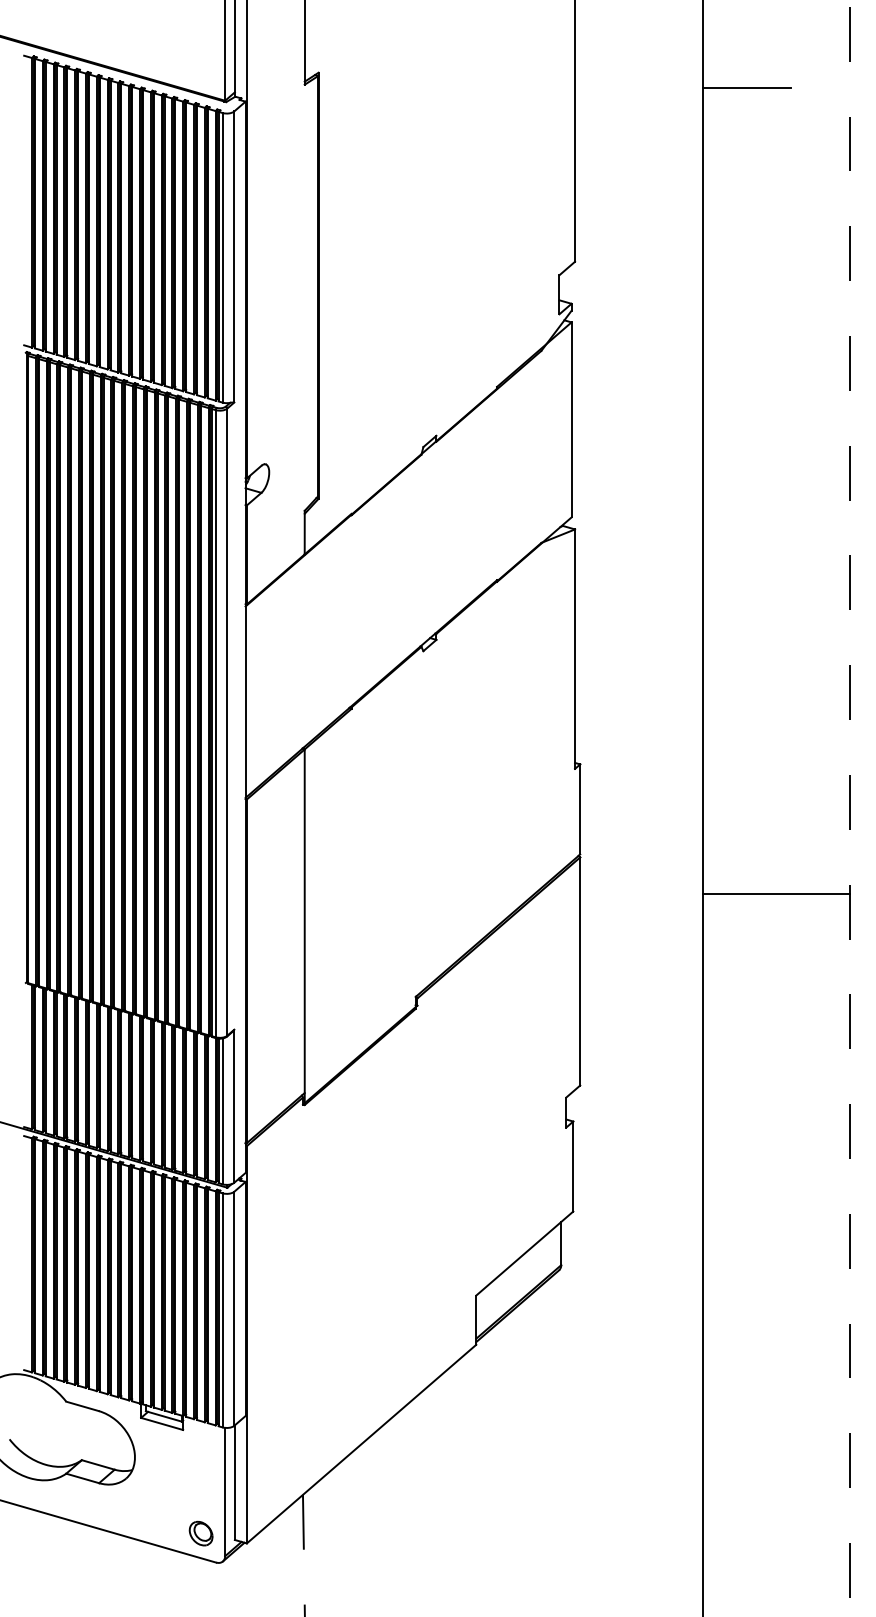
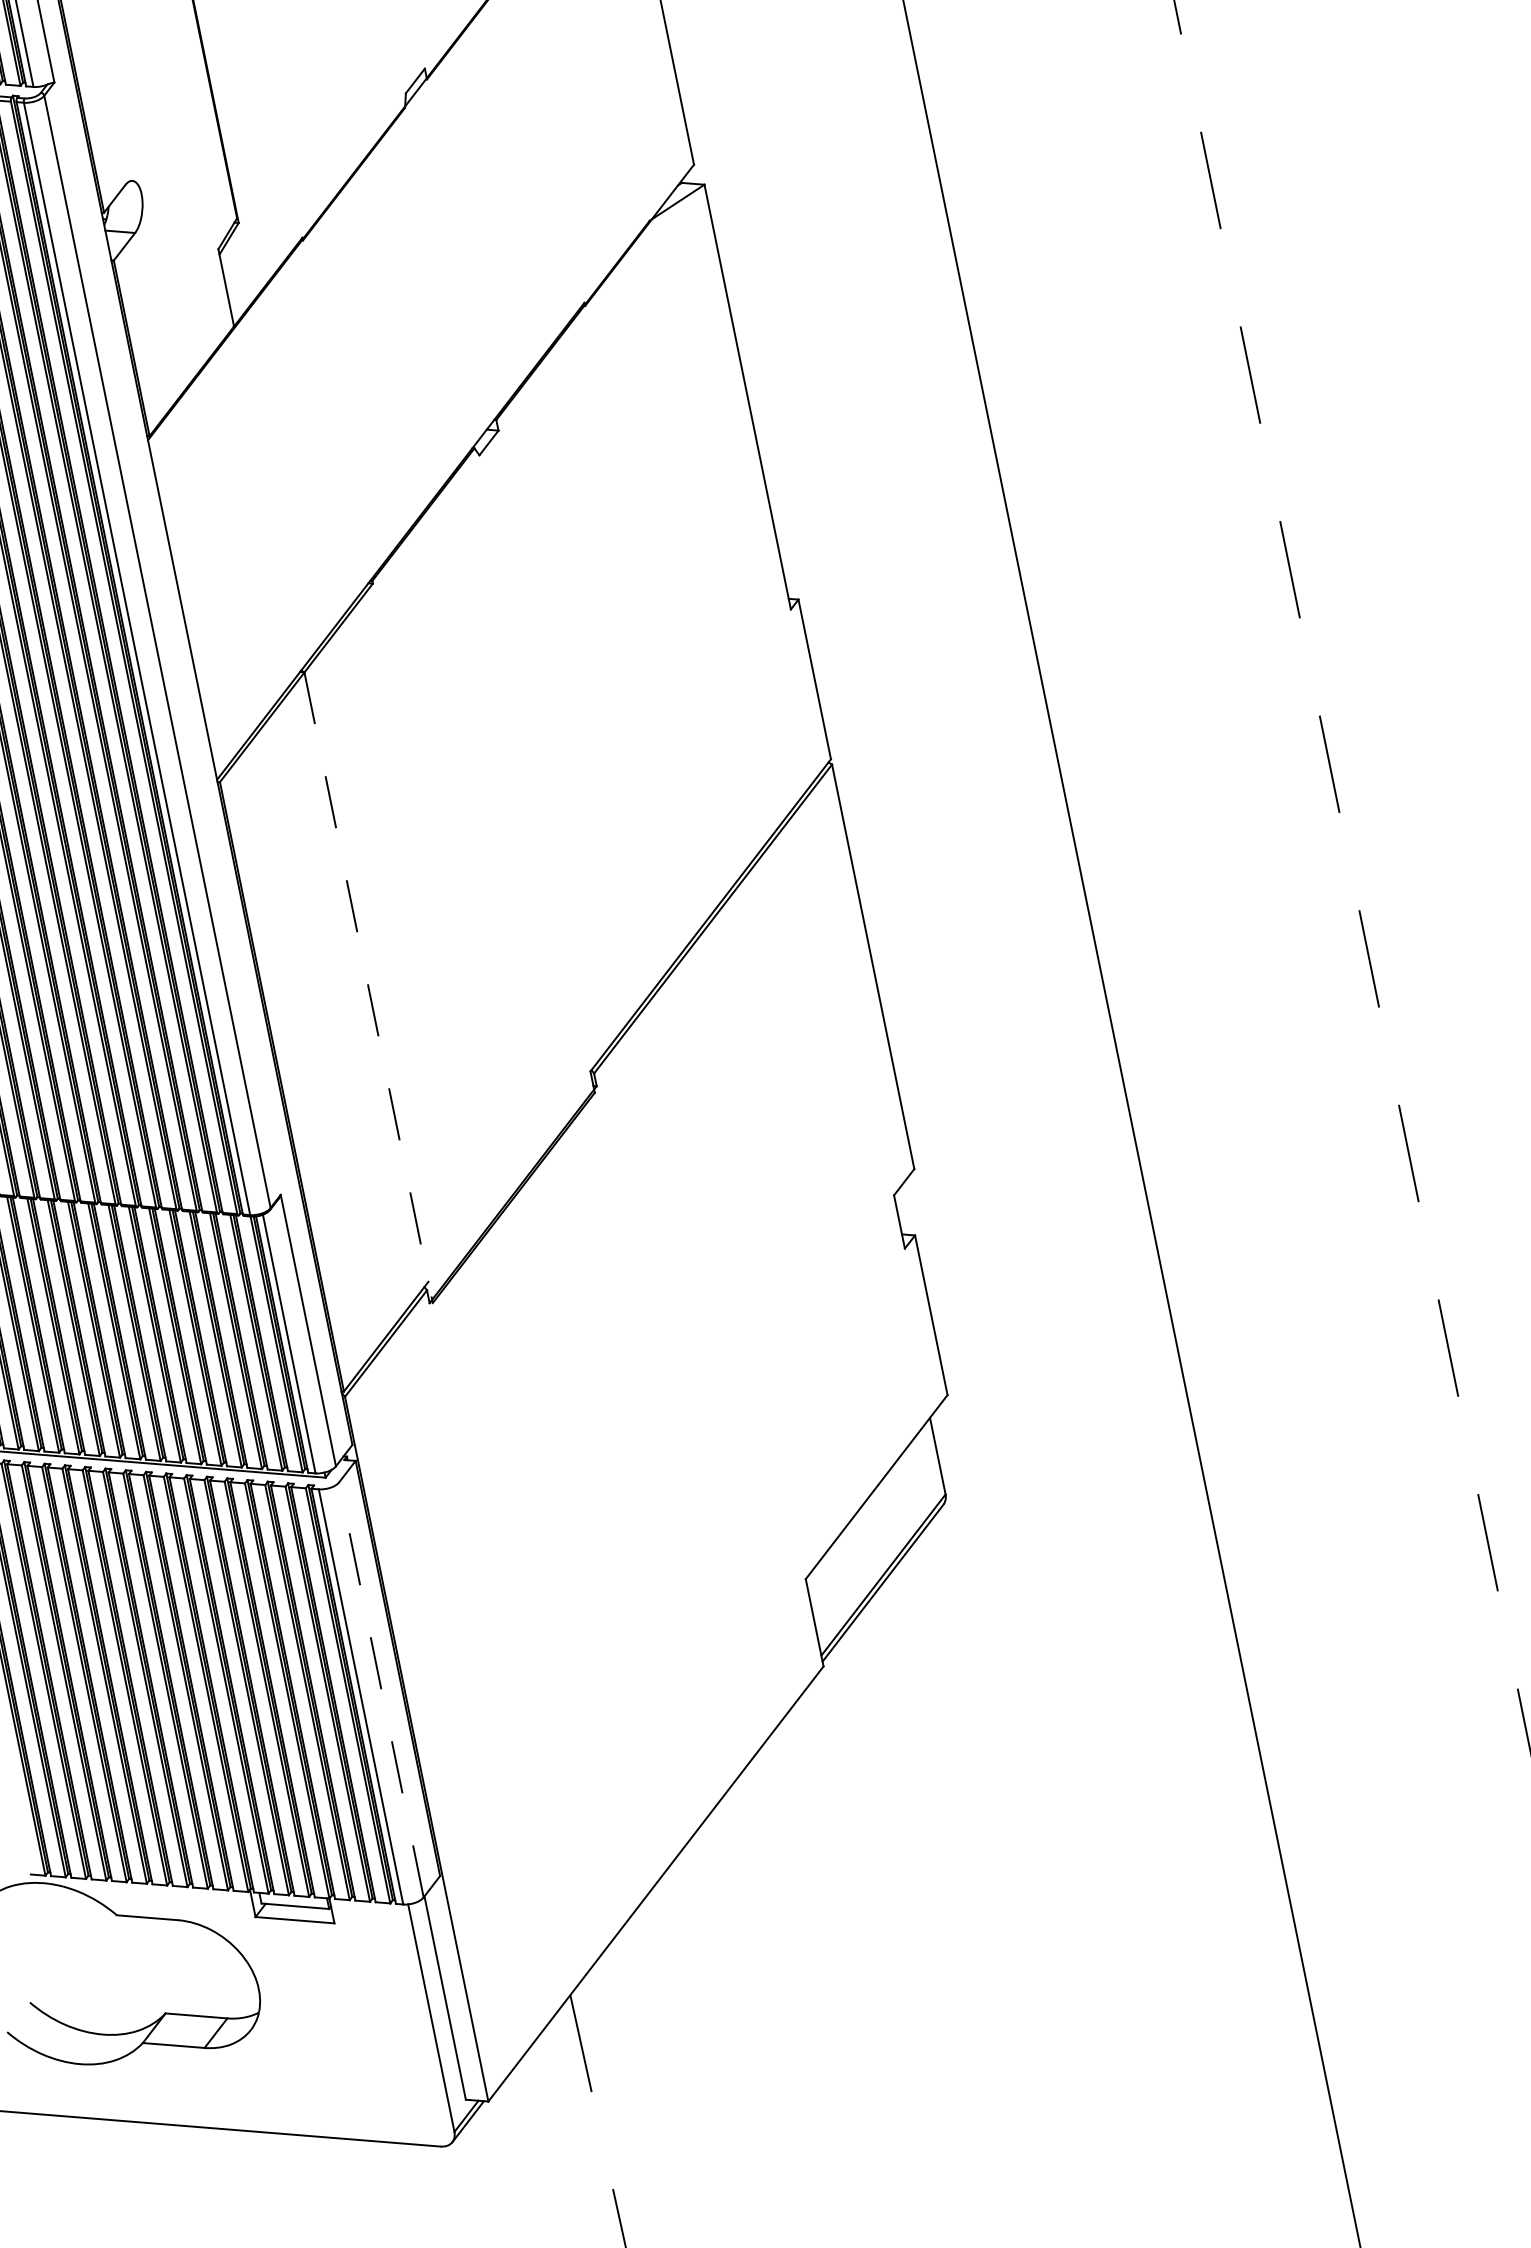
line: (775, 894) -> (1191, 759), removed
line: (304, 927) -> (368, 988), solid -> dashed
line: (234, 1308) -> (381, 1689), solid -> dashed
part: (200, 1533) -> (402, 2100), removed

